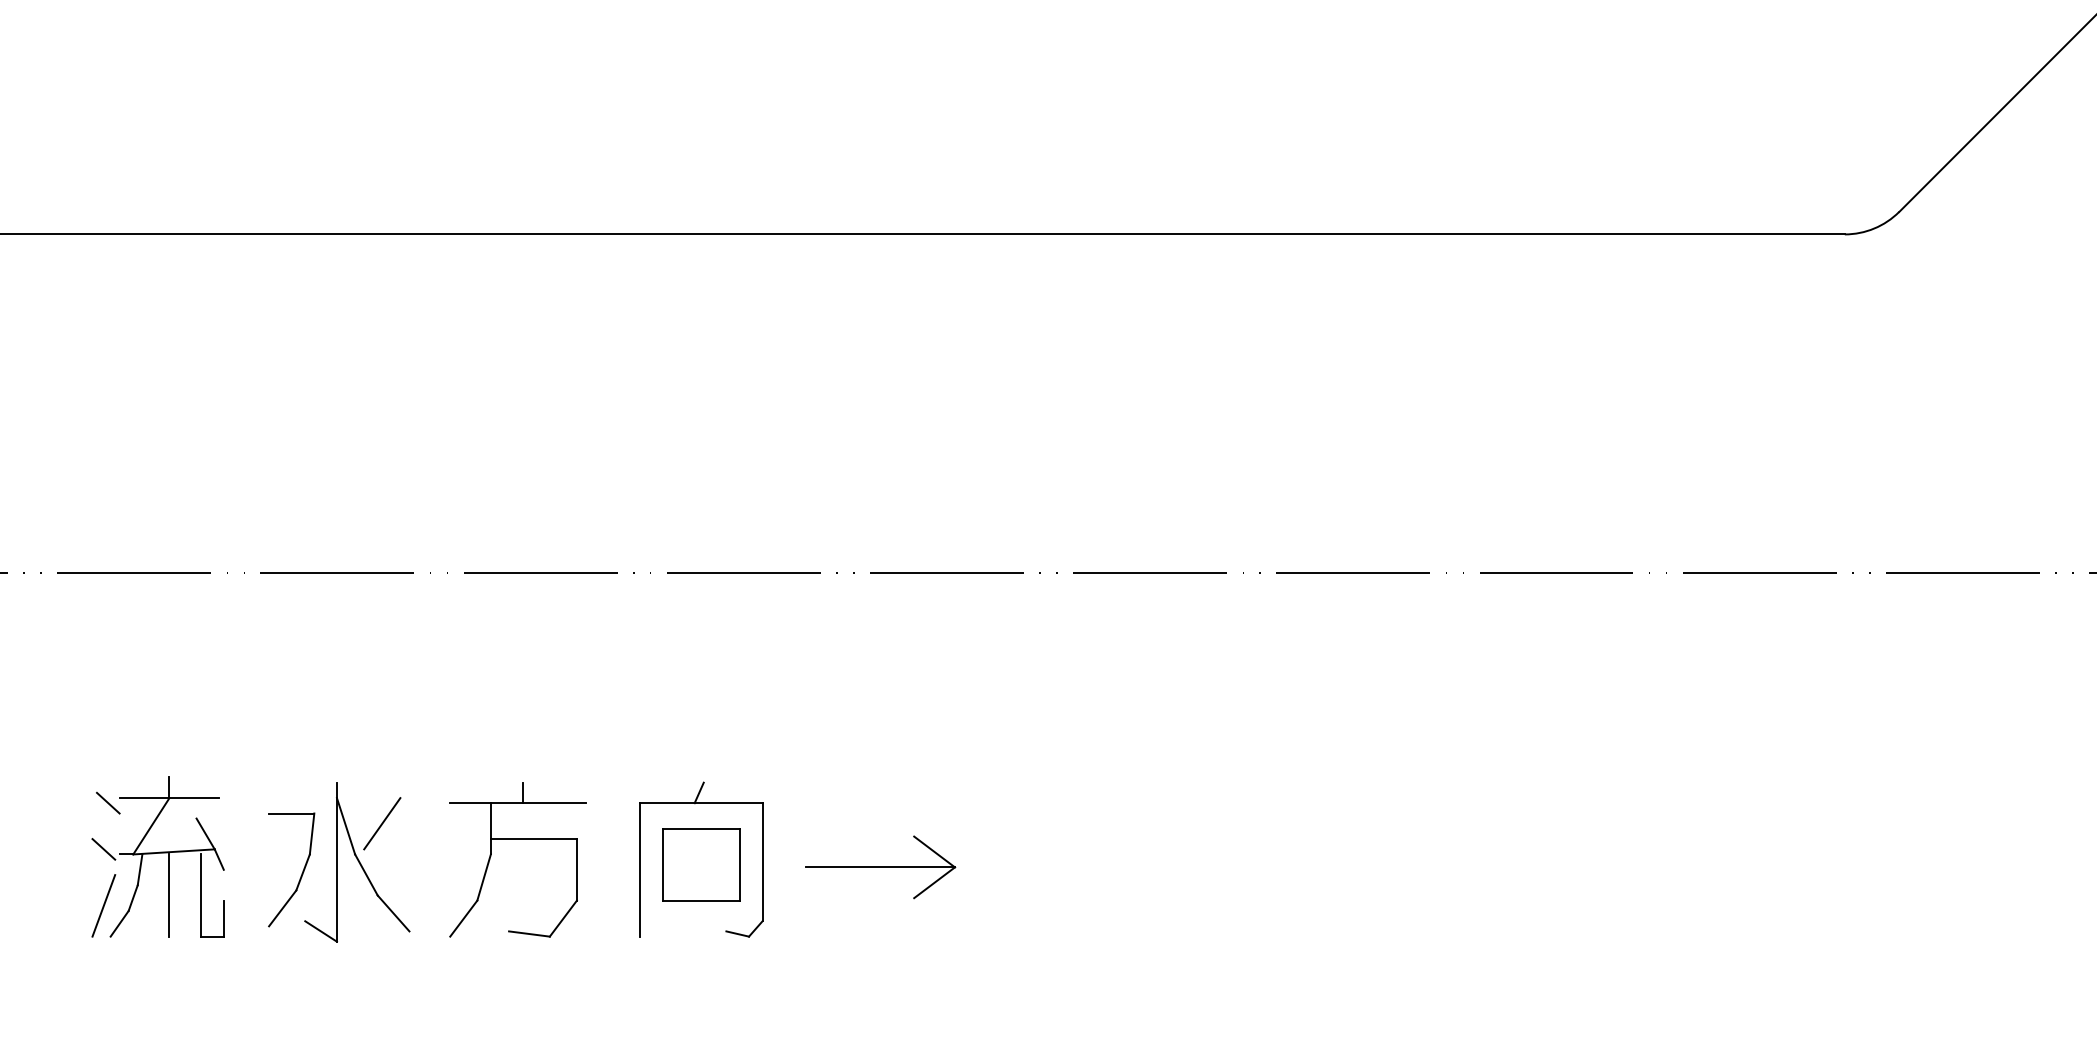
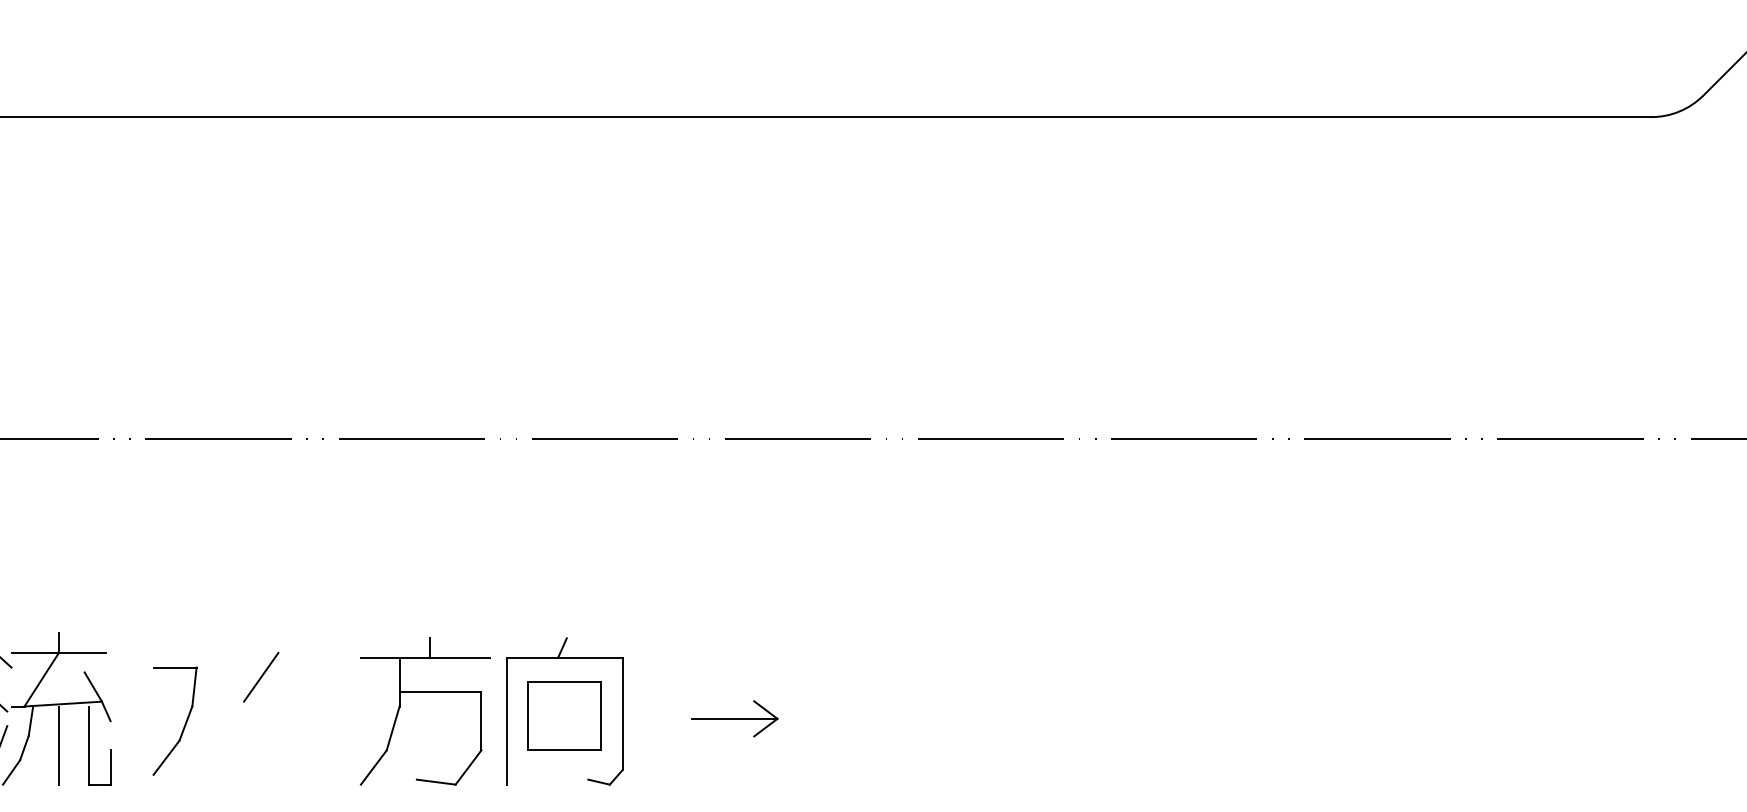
part: (517, 839) -> (424, 692), moved
part: (357, 862) -> (237, 714), removed
part: (880, 867) -> (734, 718), size x0.6

